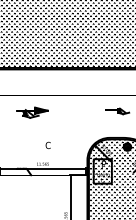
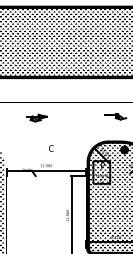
part: (32, 111) -> (36, 117), size x0.71

